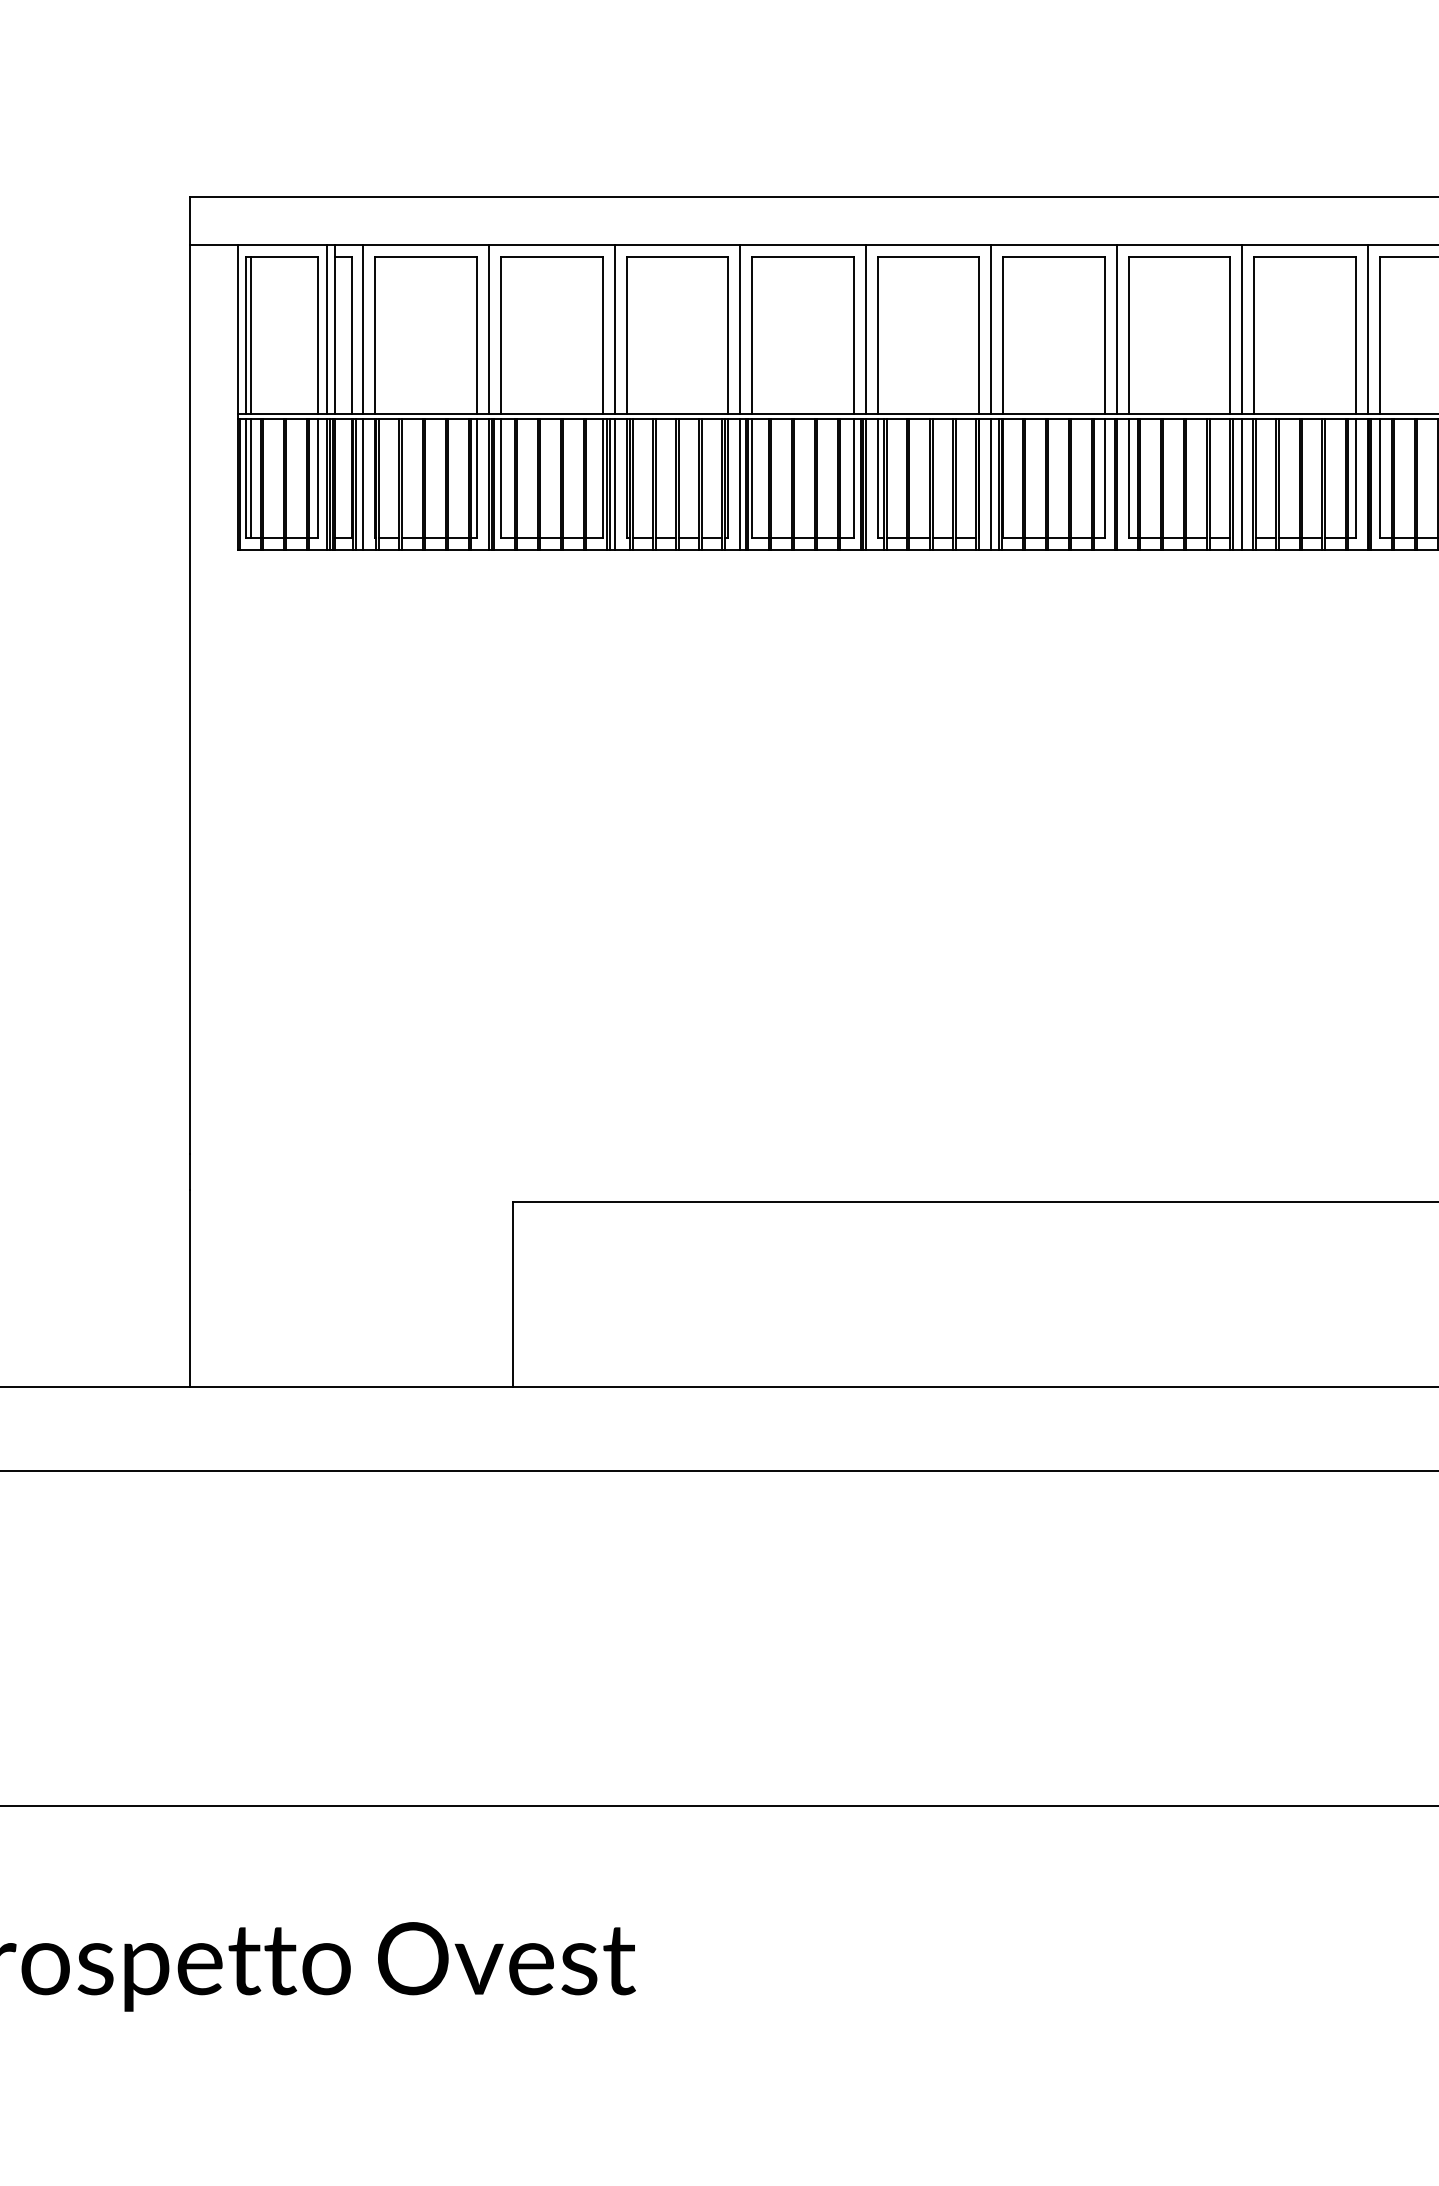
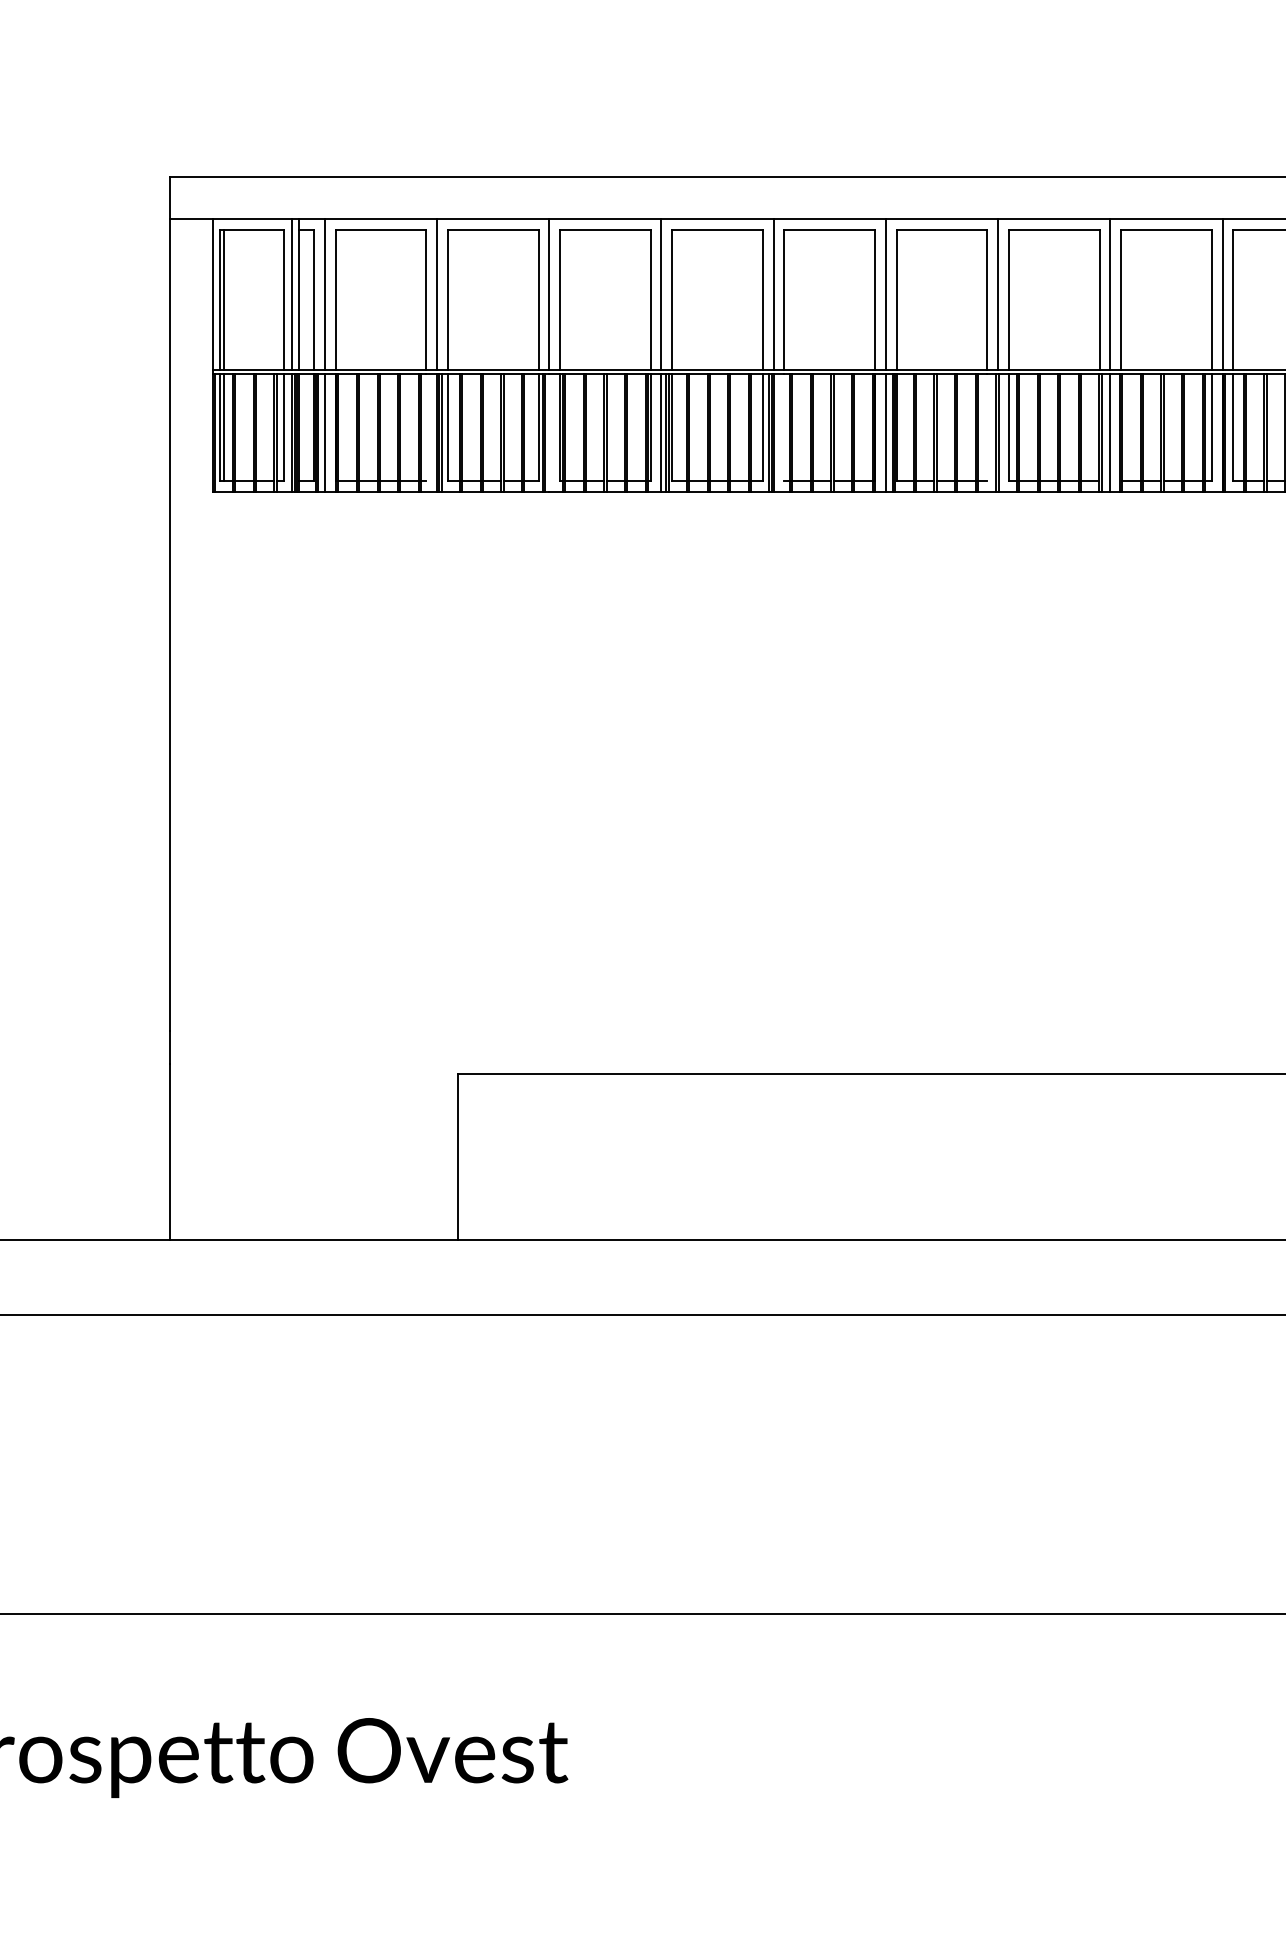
line: (477, 478) -> (426, 427), removed
line: (877, 478) -> (784, 427), removed
line: (1104, 478) -> (987, 427), removed
line: (614, 483) -> (549, 432), removed

